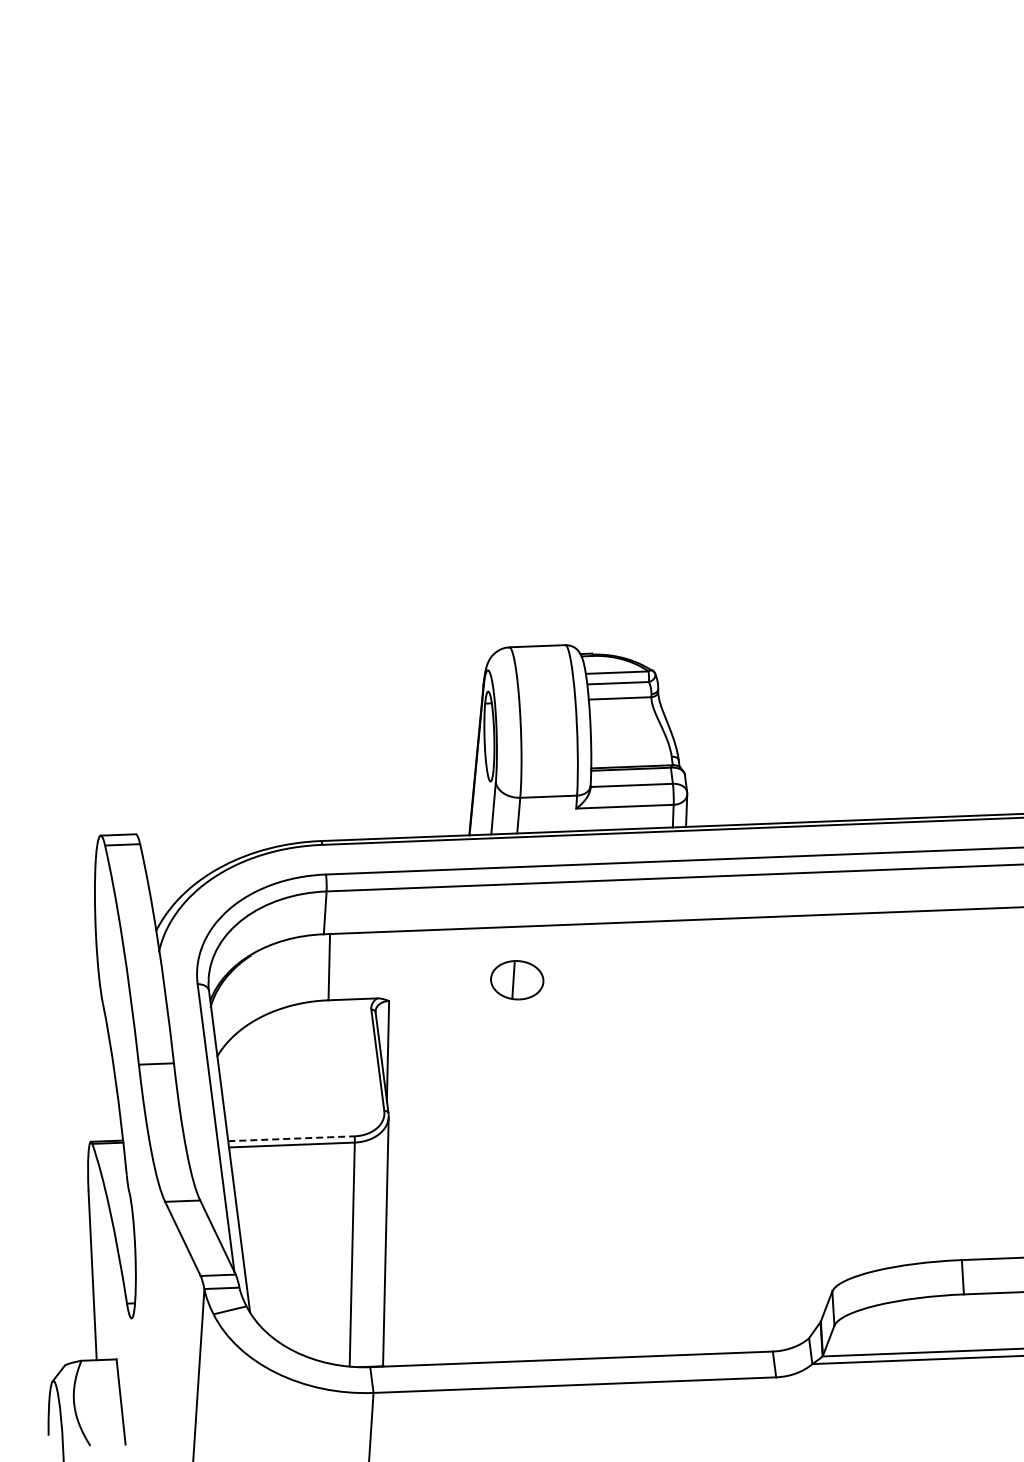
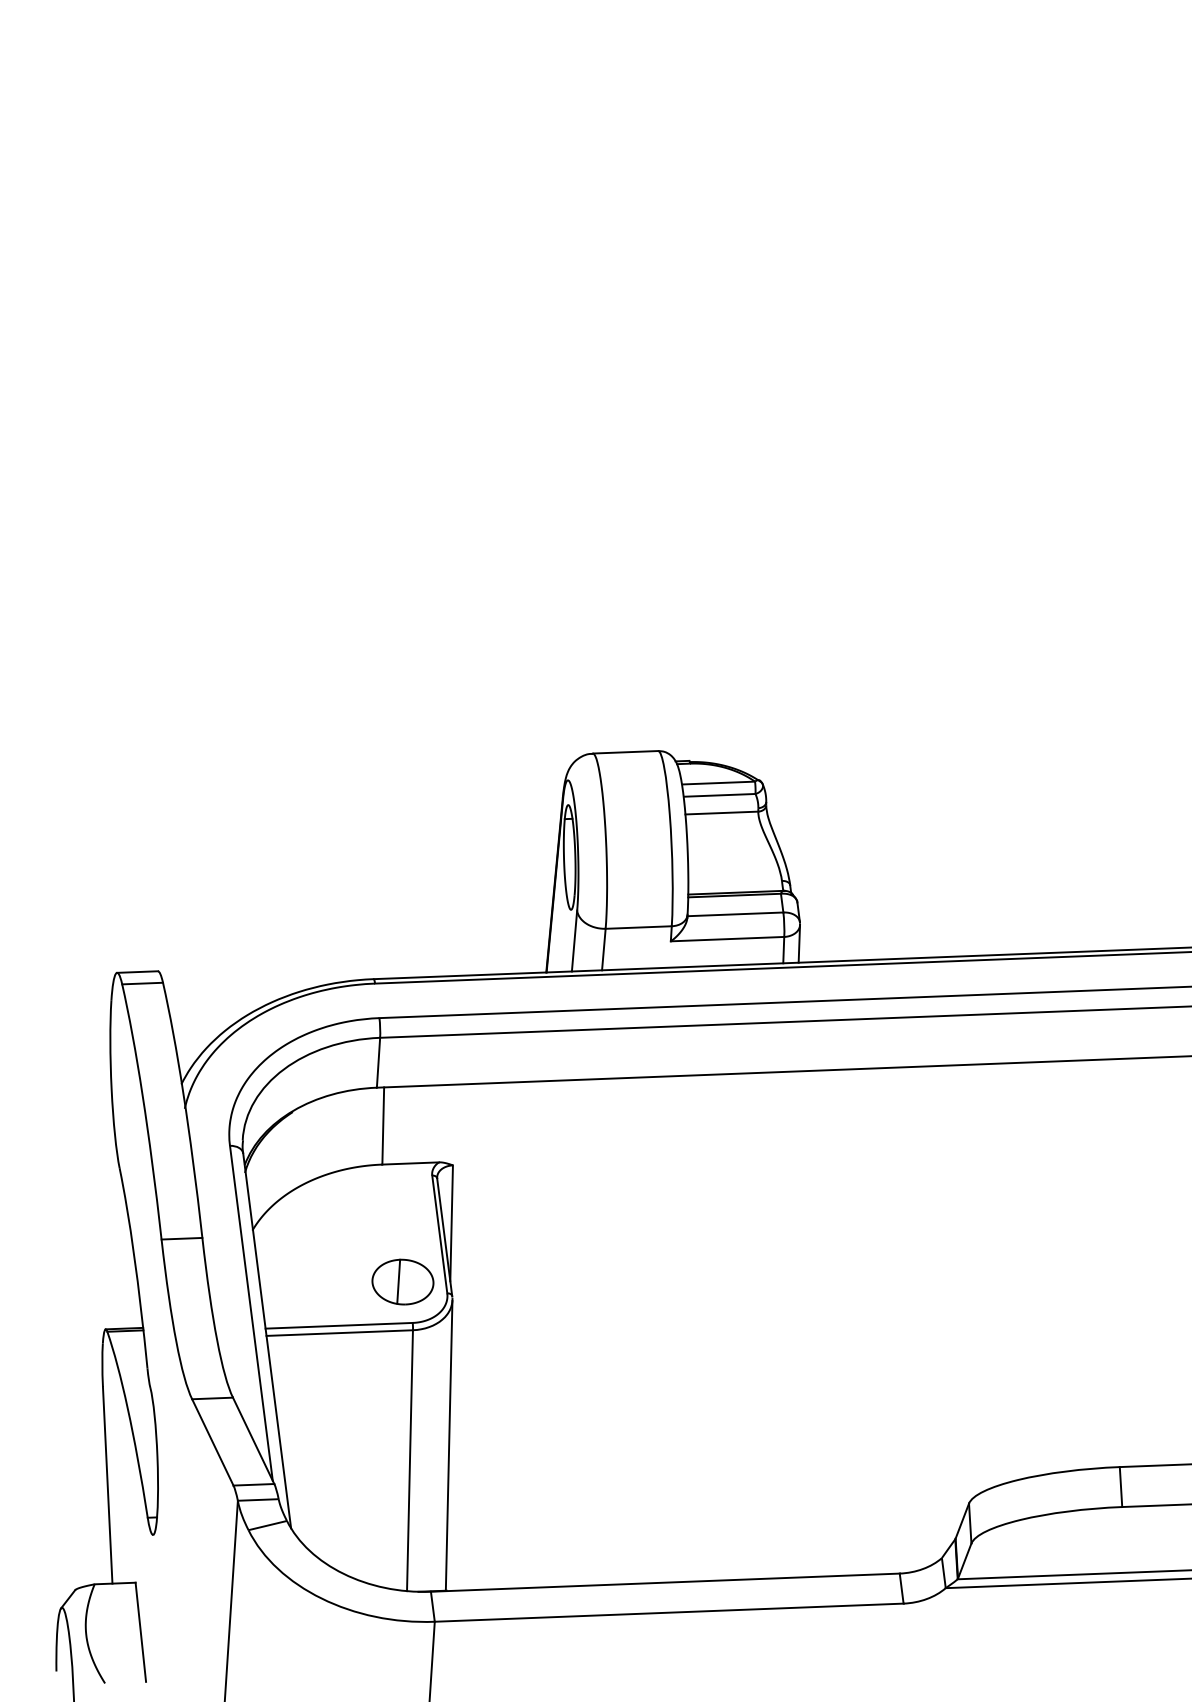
part: (517, 980) -> (403, 1282), moved
line: (291, 1138) -> (339, 1325), dashed -> solid

